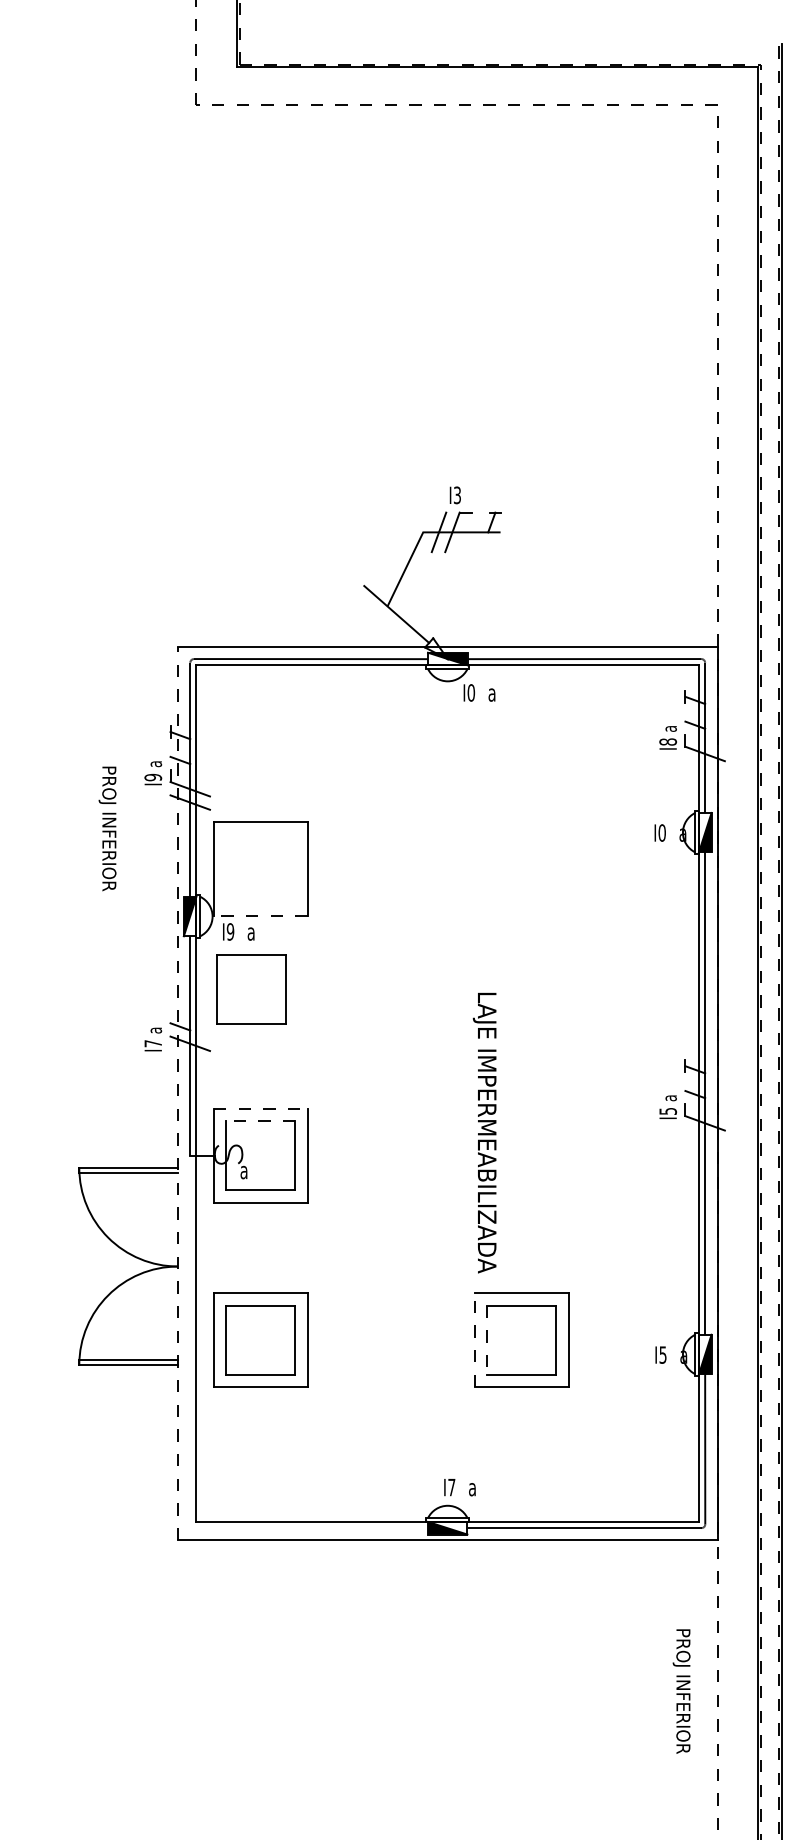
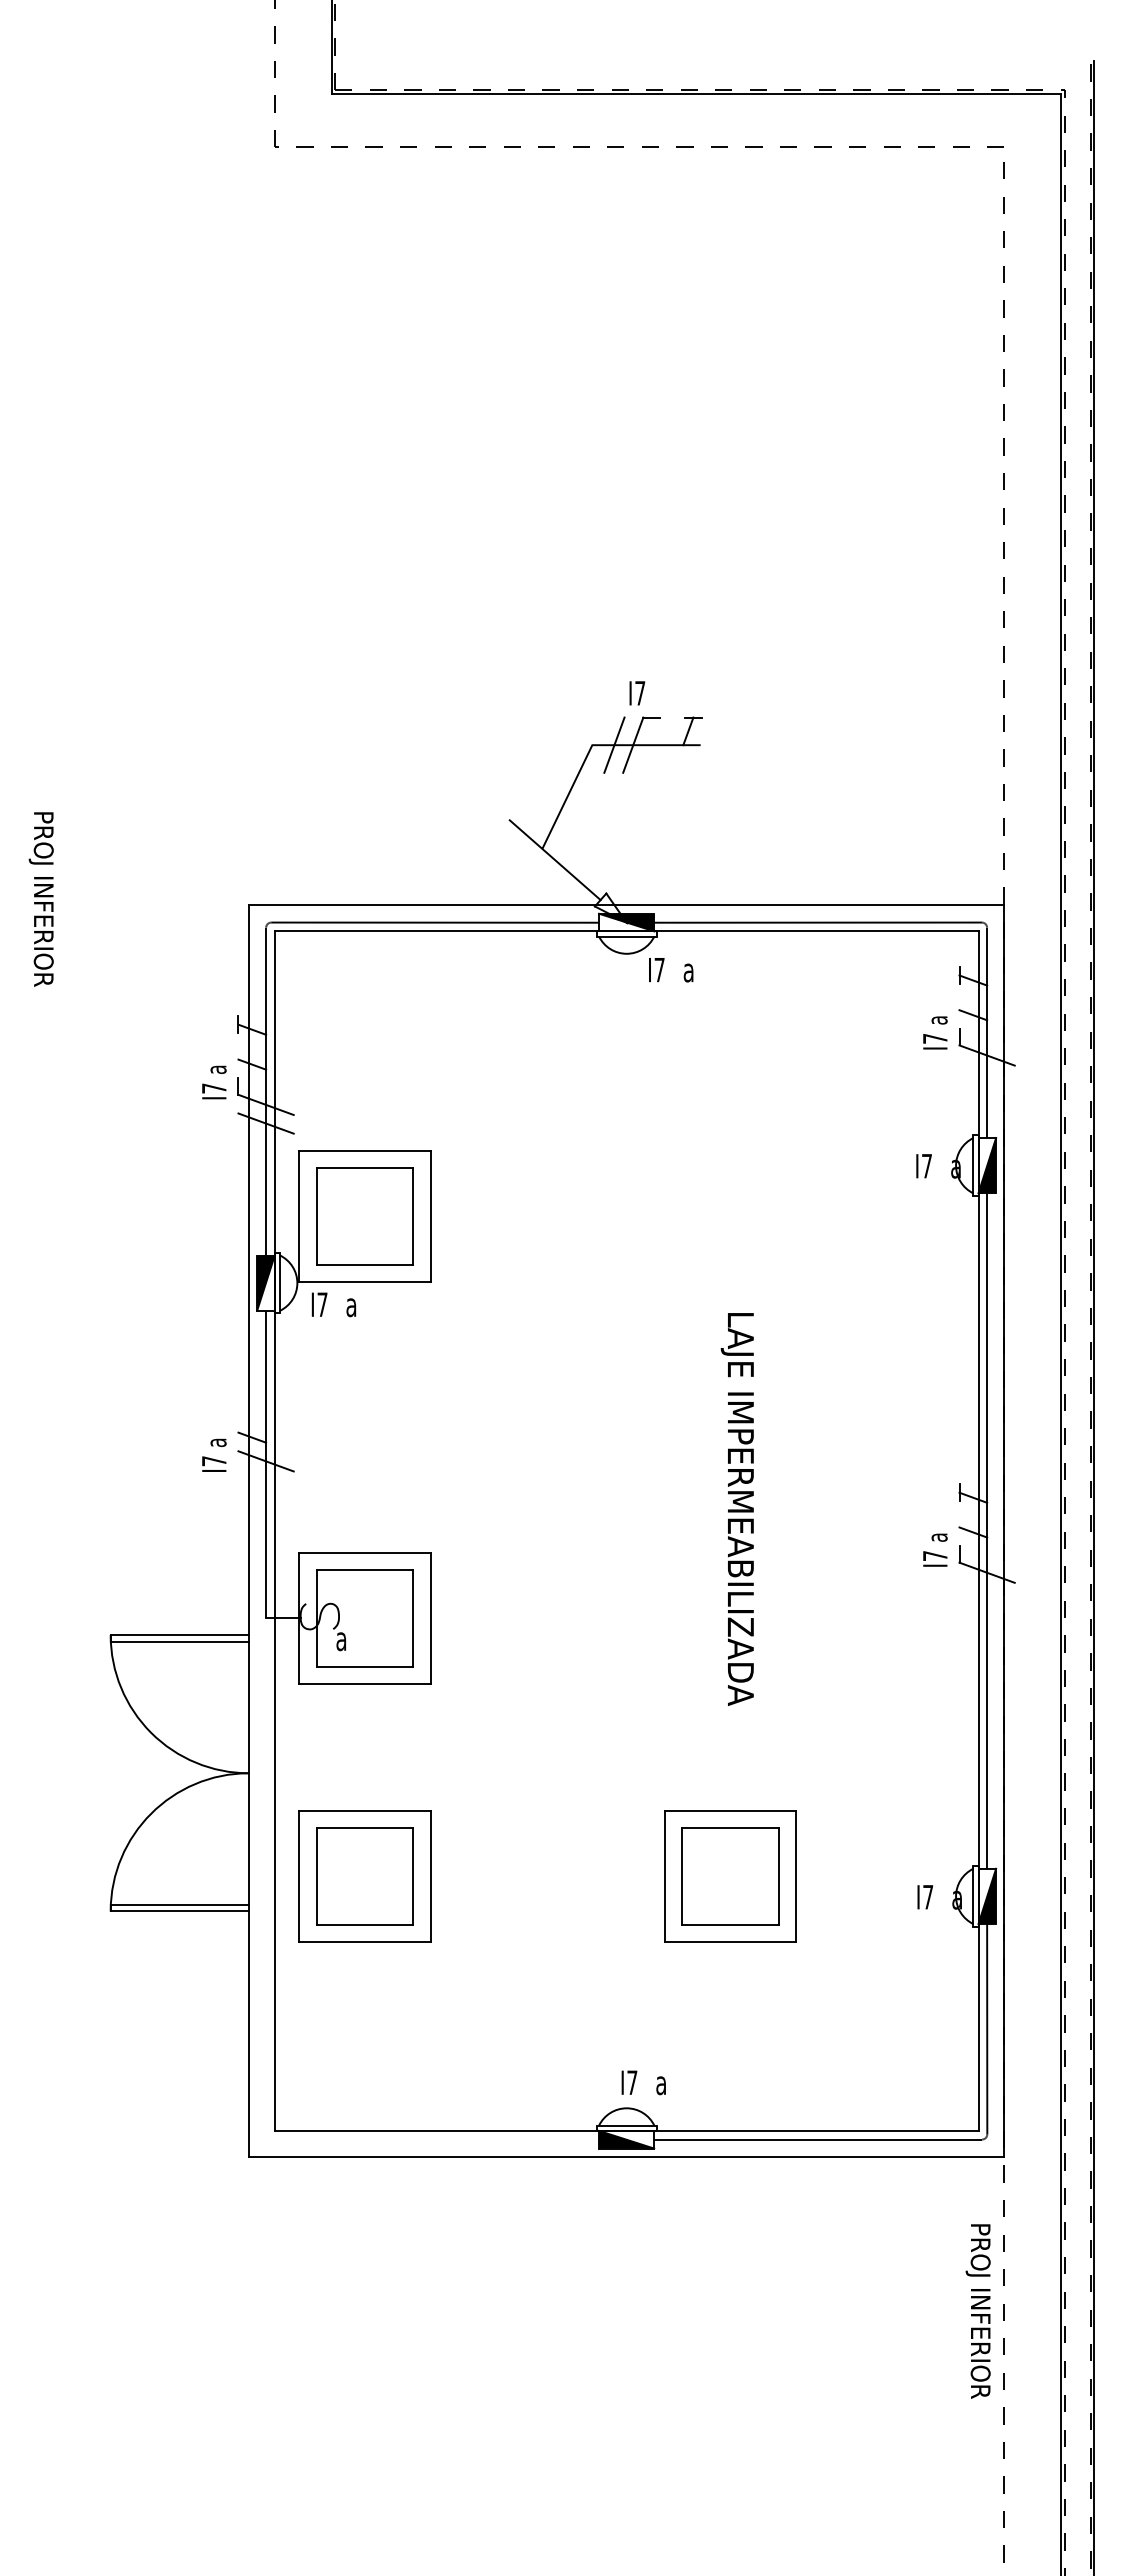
text: (457, 494) -> (640, 692), I3 -> I7
text: (471, 692) -> (659, 969), I0 -> I7
text: (667, 741) -> (934, 1038), I8 -> I7
text: (152, 777) -> (213, 1088), I9 -> I7
text: (107, 828) -> (40, 899), moved
text: (661, 832) -> (926, 1165), I0 -> I7
line: (260, 916) -> (364, 1282), dashed -> solid
text: (230, 931) -> (322, 1304), I9 -> I7
part: (251, 988) -> (364, 1216), moved
line: (177, 1093) -> (248, 1531), dashed -> solid
line: (260, 1108) -> (364, 1552), dashed -> solid
text: (668, 1111) -> (935, 1555), I5 -> I7
line: (260, 1121) -> (364, 1570), dashed -> solid
text: (484, 1133) -> (736, 1509), moved
line: (474, 1340) -> (664, 1876), dashed -> solid
line: (486, 1340) -> (681, 1876), dashed -> solid
text: (663, 1355) -> (928, 1897), I5 -> I7
text: (681, 1691) -> (977, 2311), moved

